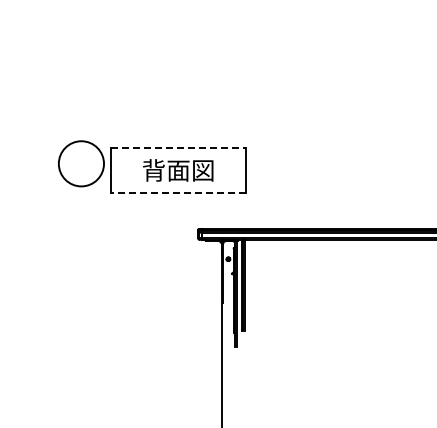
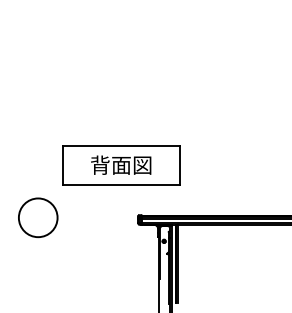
line: (178, 148) -> (121, 146), dashed -> solid
circle: (81, 163) -> (38, 217), moved
line: (178, 193) -> (121, 184), dashed -> solid

